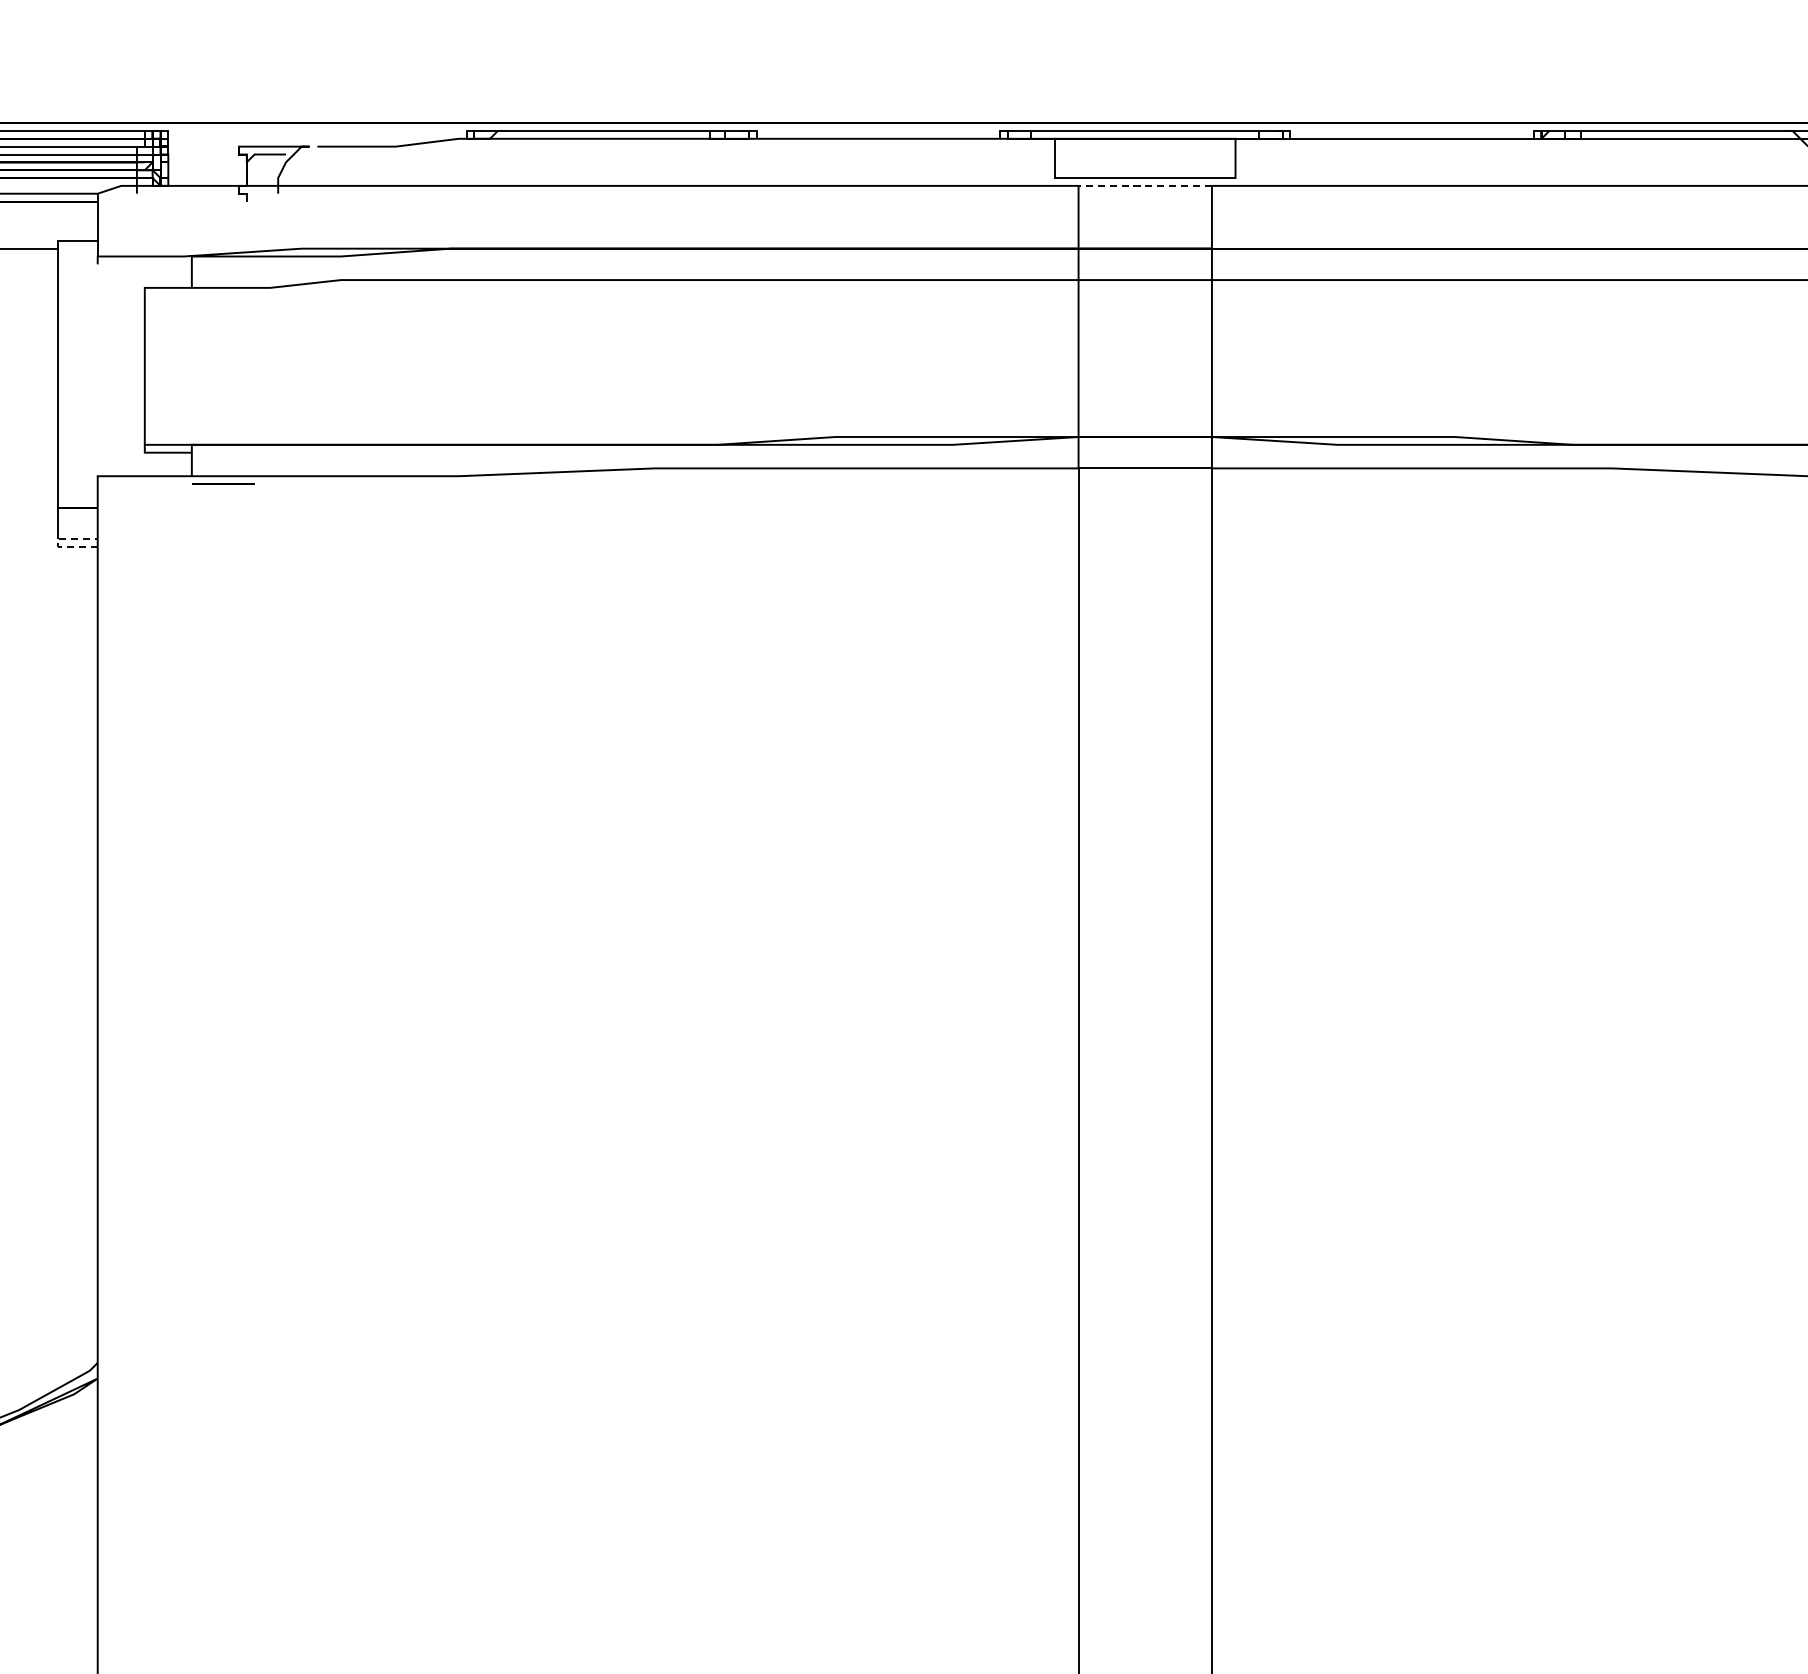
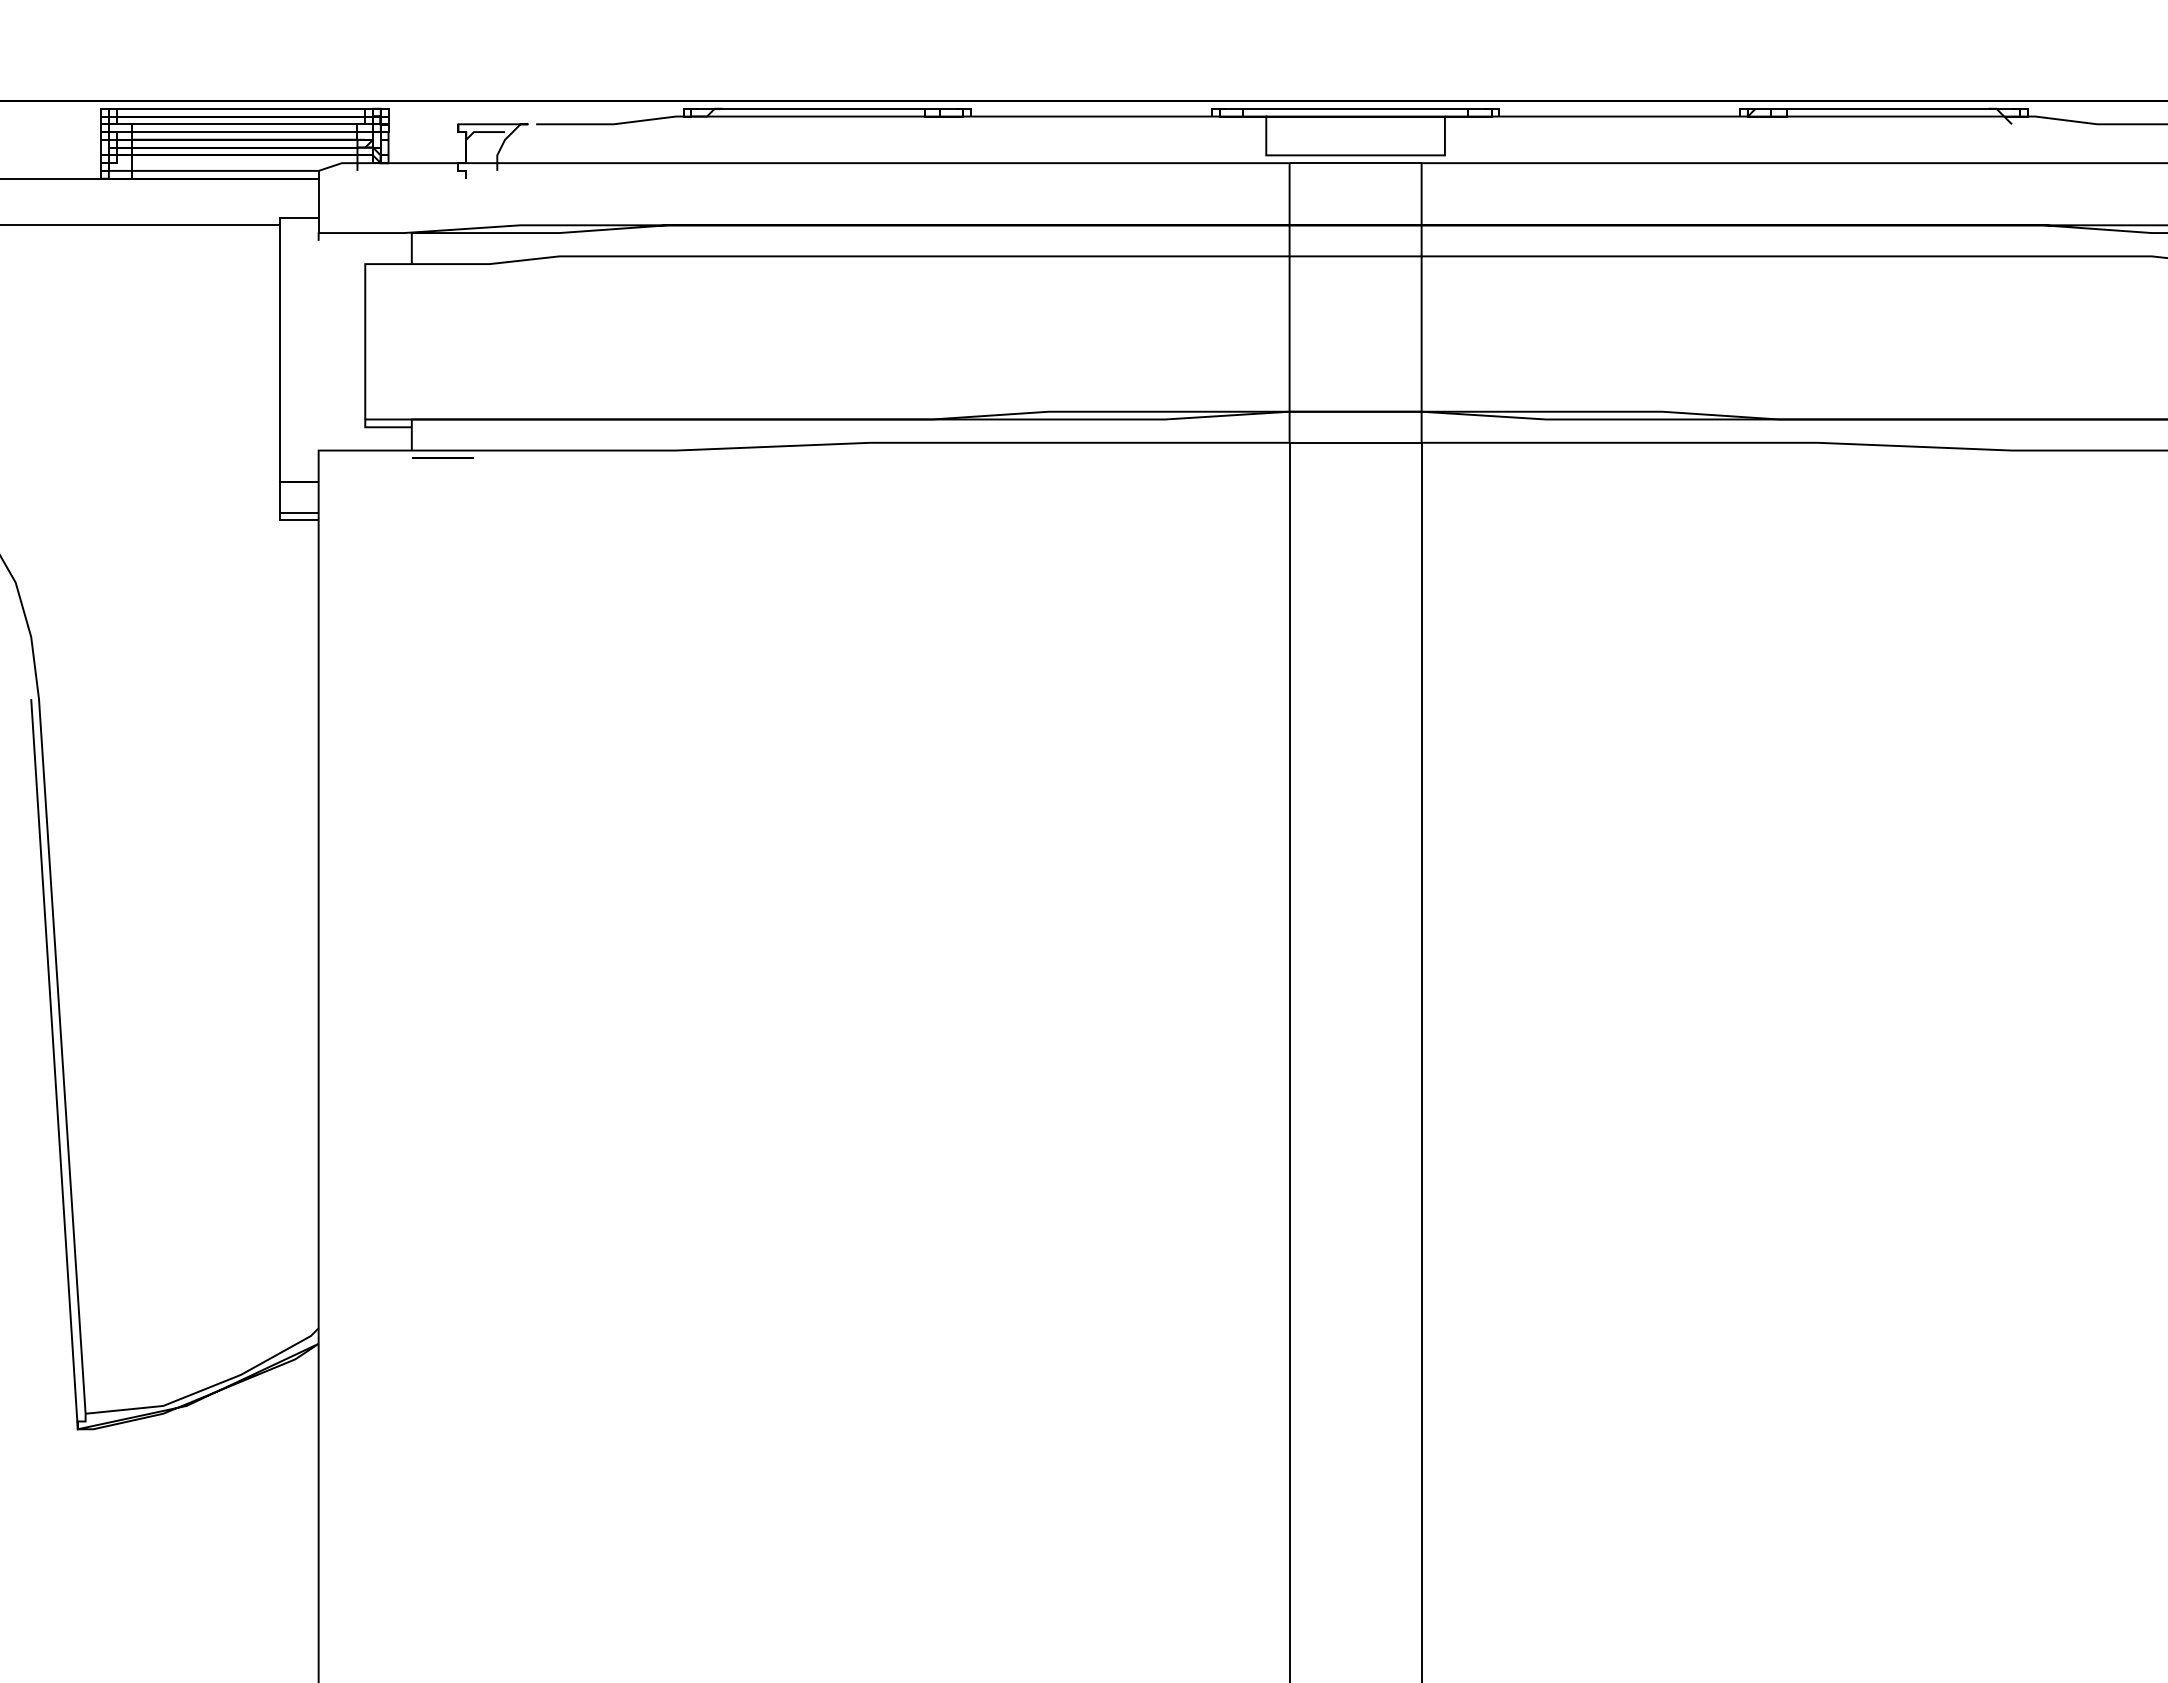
line: (1145, 186) -> (1355, 163), dashed -> solid
line: (58, 542) -> (279, 516), dashed -> solid

